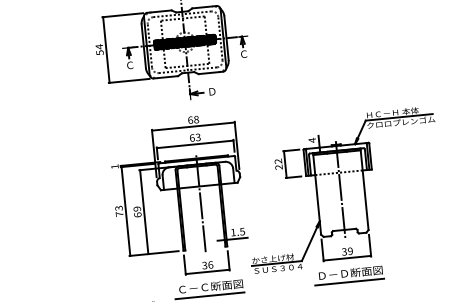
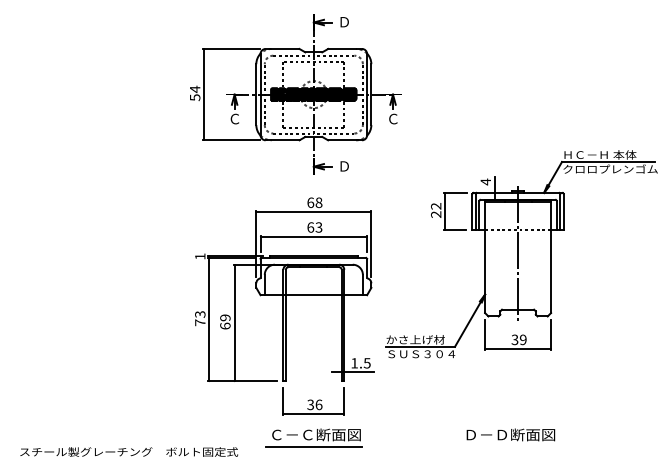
part: (343, 190) -> (521, 254), moved
line: (200, 203) -> (313, 318), removed
line: (349, 282) -> (507, 447), removed

